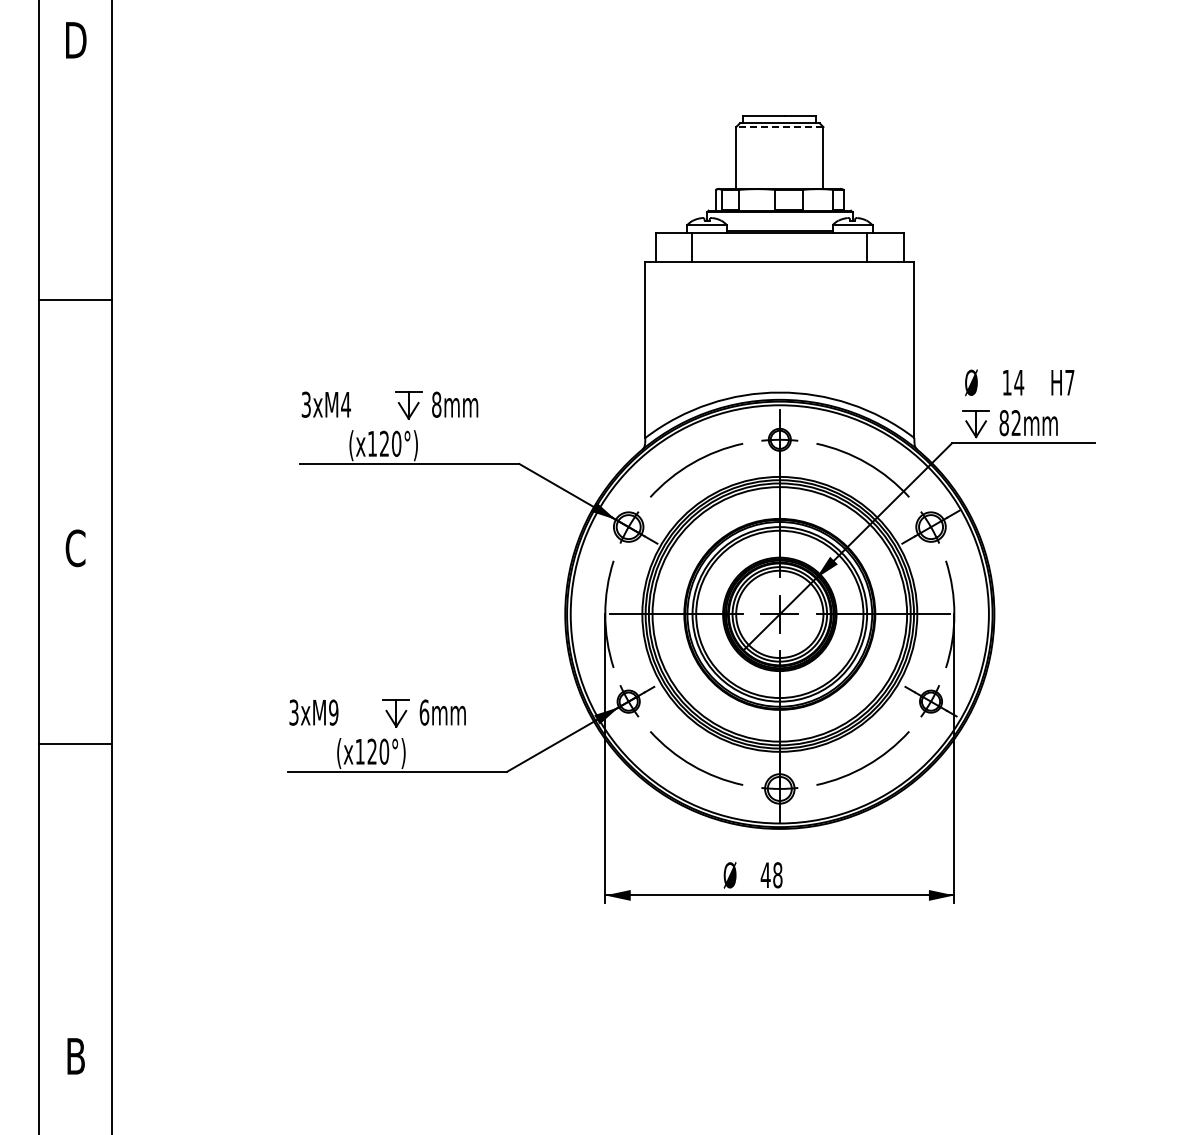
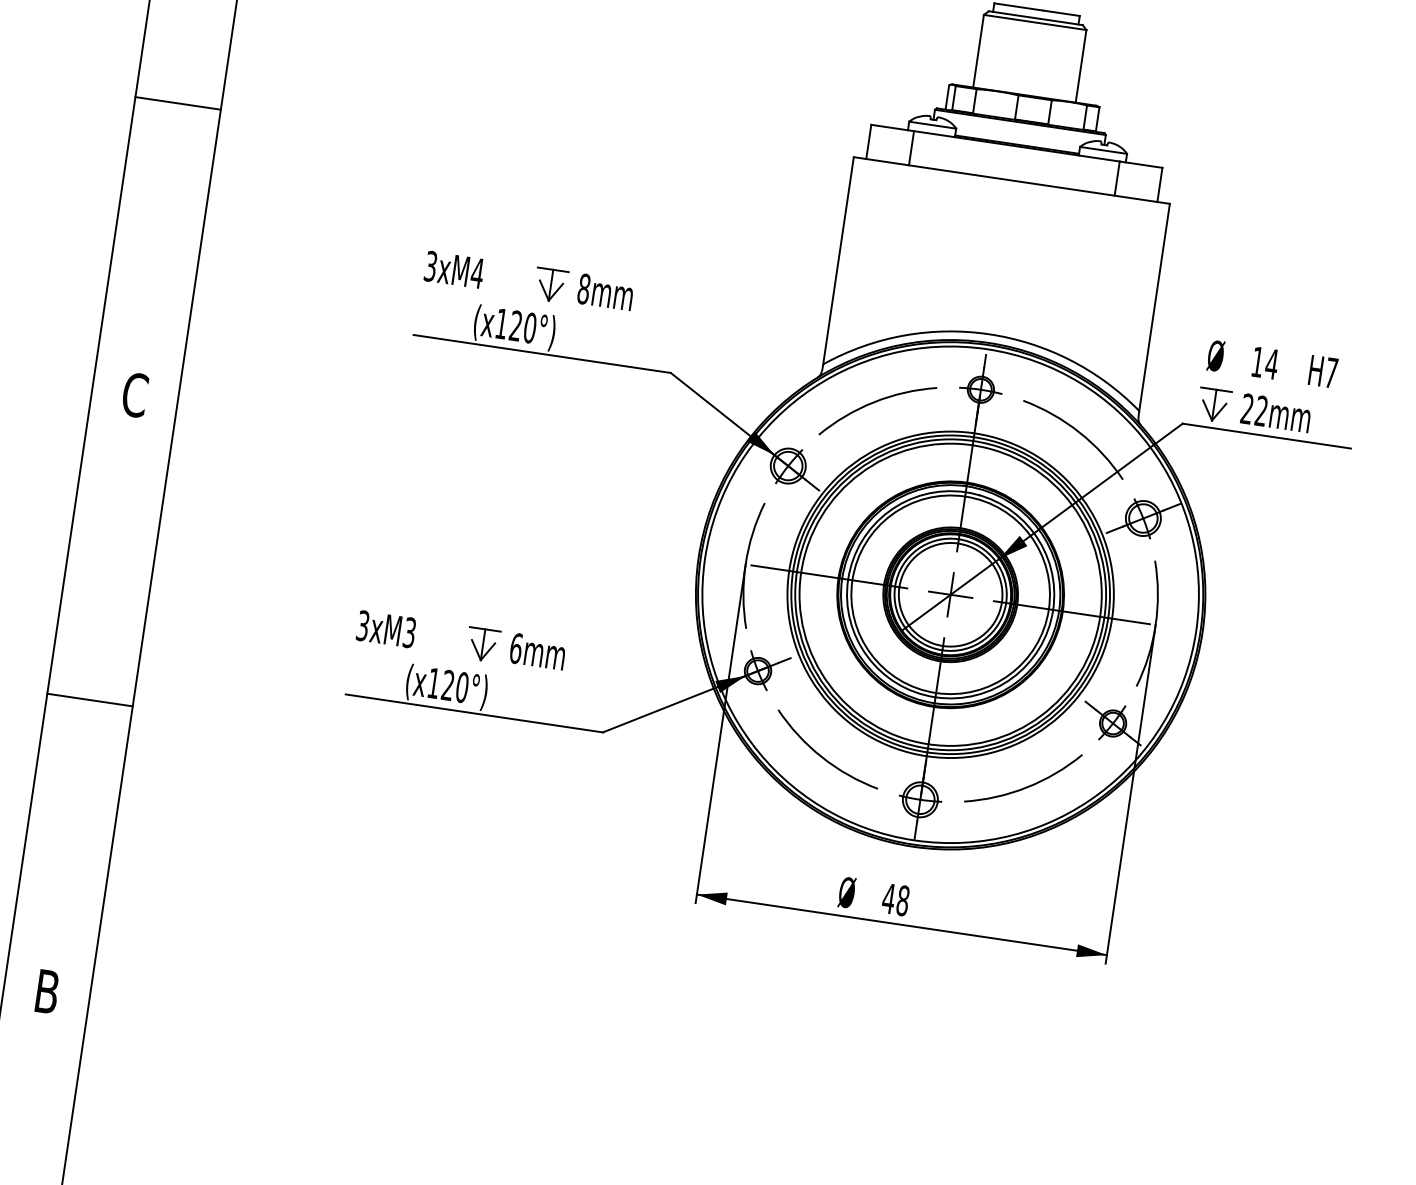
line: (779, 127) -> (1034, 22), dashed -> solid
text: (1003, 423) -> (1246, 409), 82mm -> 22mm
text: (333, 712) -> (409, 632), 3xM9 -> 3xM3
line: (75, 744) -> (89, 700), moved

